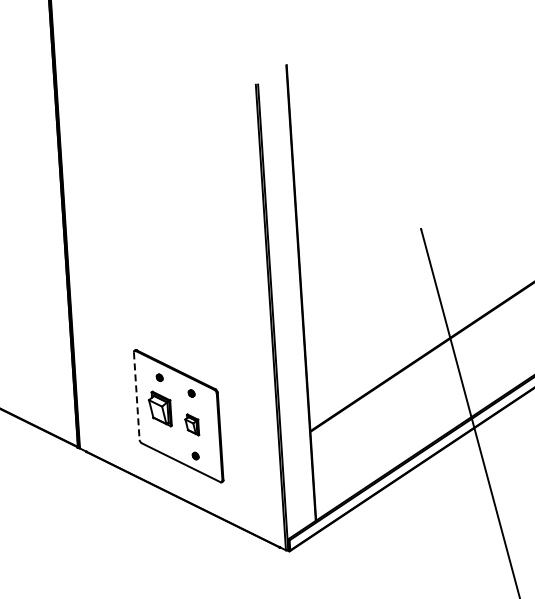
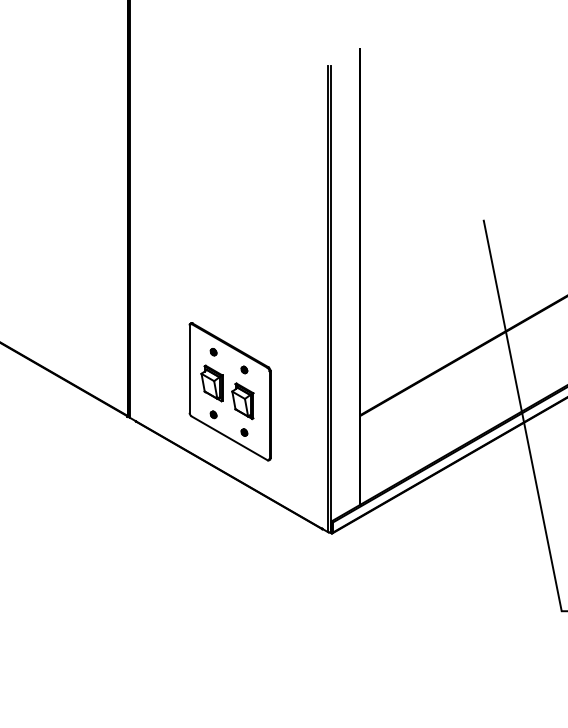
line: (136, 396) -> (189, 369), dashed -> solid
part: (191, 425) -> (242, 401), size x1.67
part: (163, 439) -> (213, 414), added

